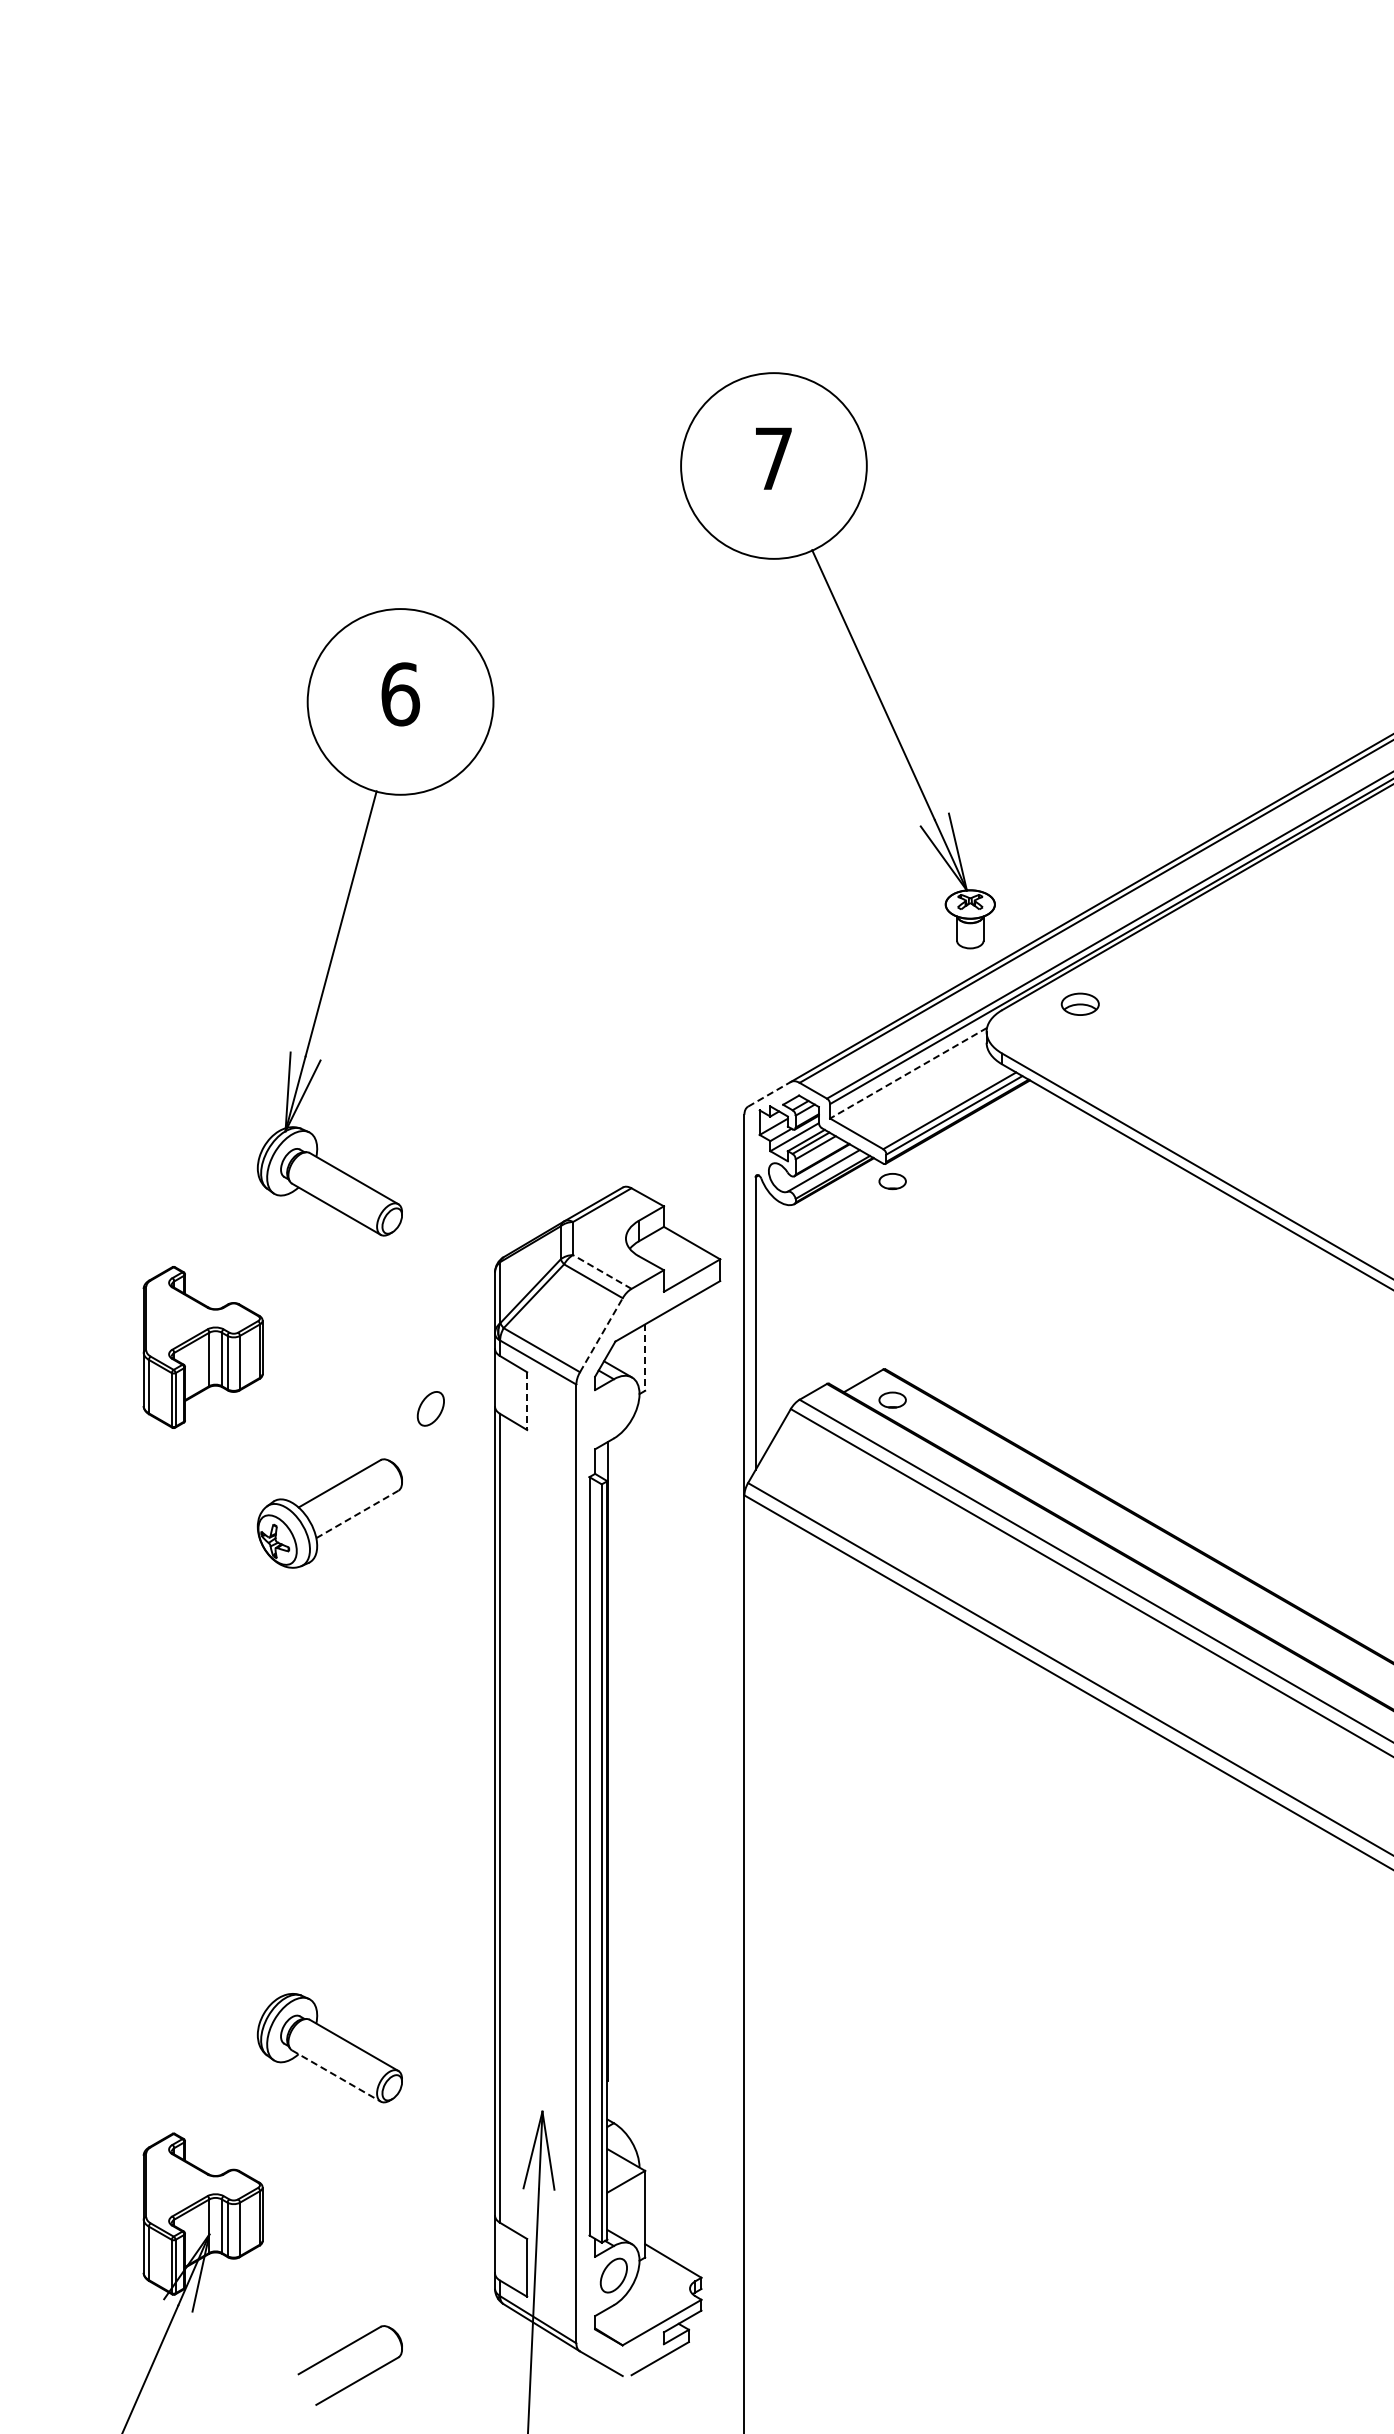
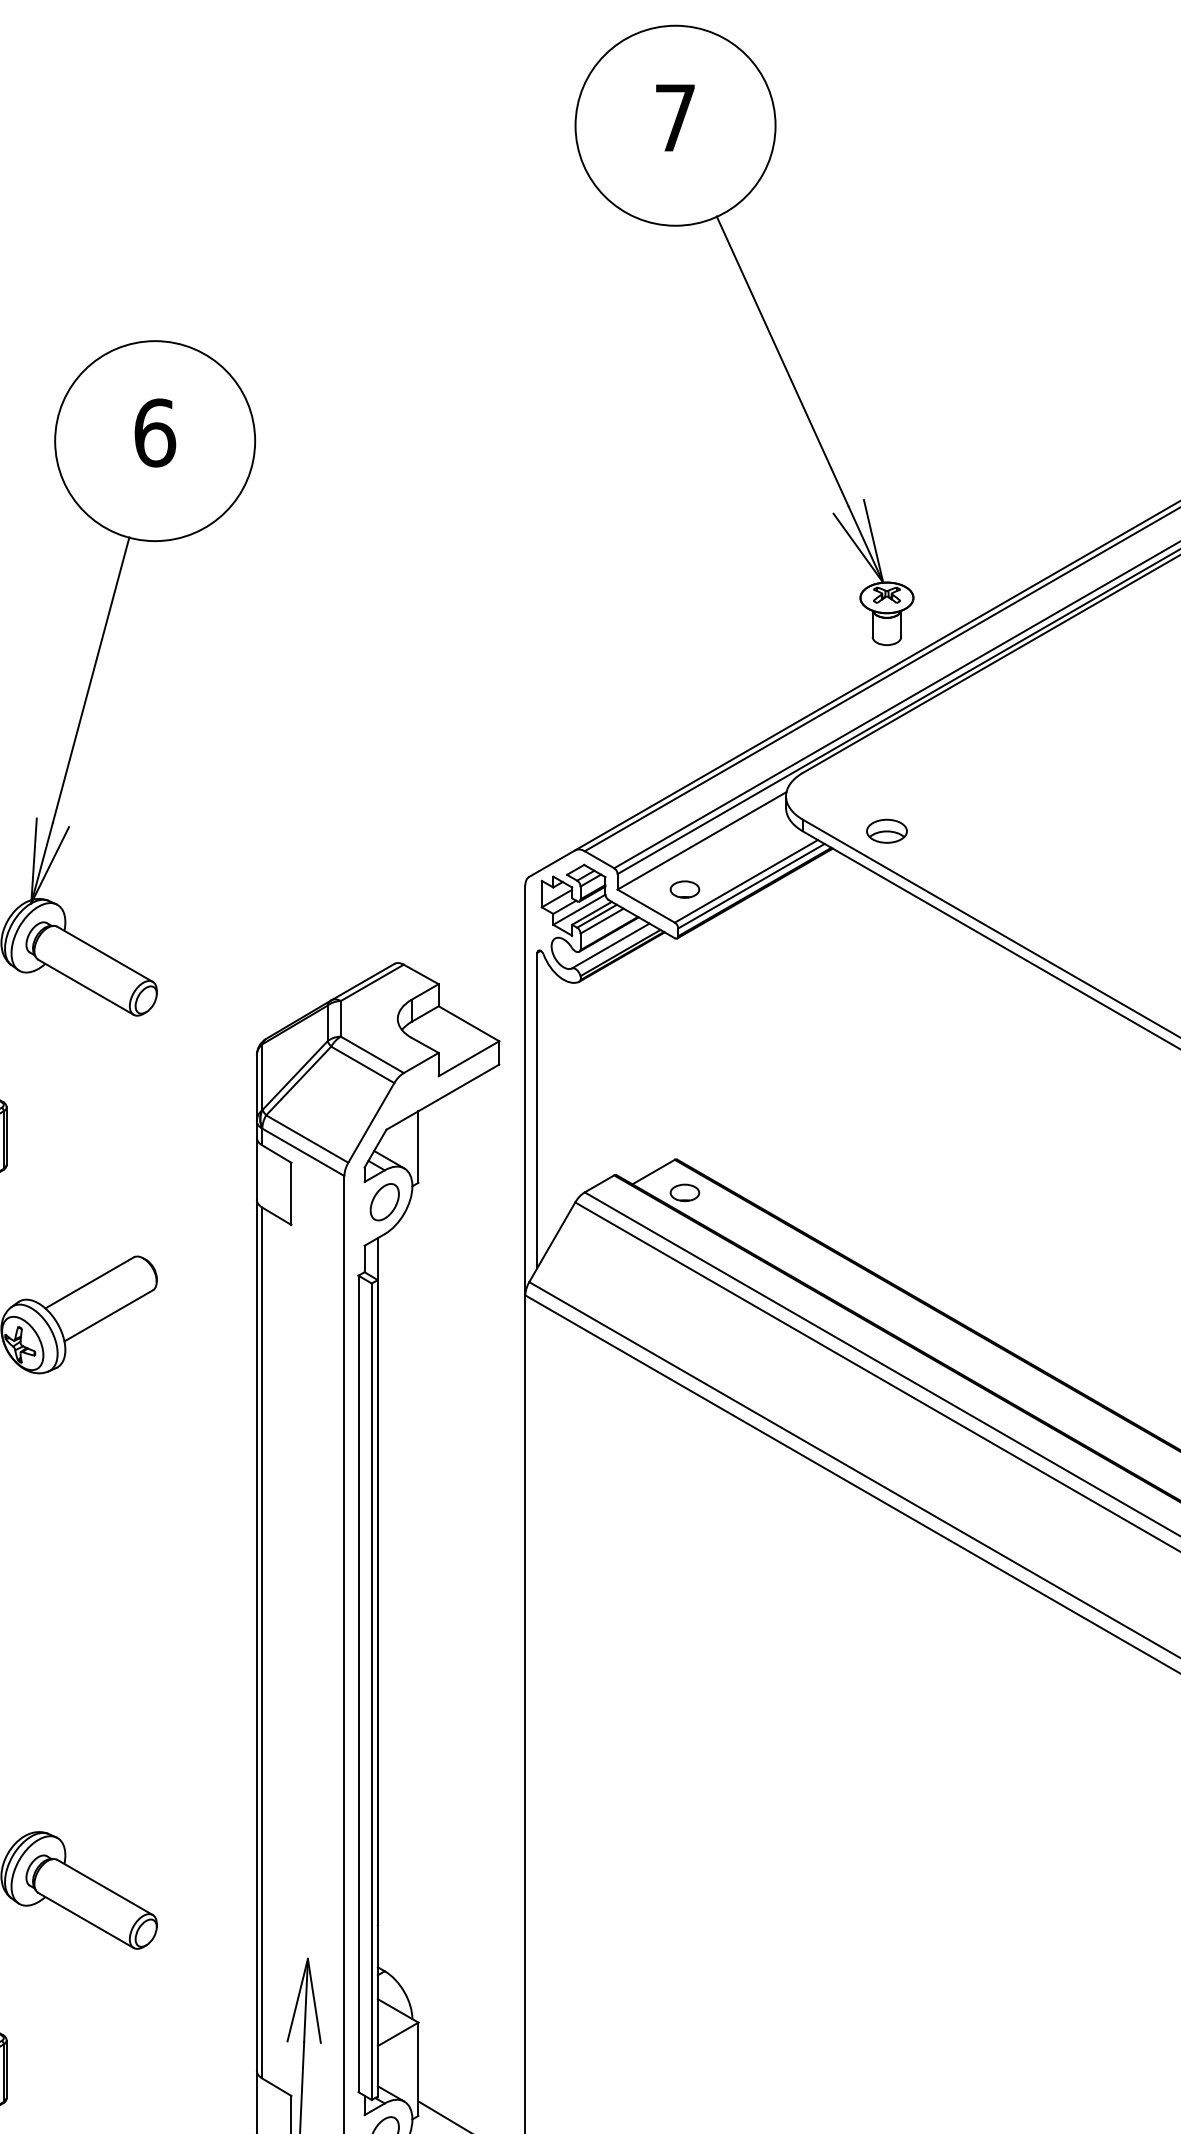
part: (856, 650) -> (764, 324), moved
part: (1079, 1003) -> (886, 830), moved
line: (908, 1073) -> (701, 841), dashed -> solid
line: (769, 1094) -> (552, 863), dashed -> solid
part: (892, 1181) -> (684, 889), moved
line: (602, 1271) -> (372, 1054), dashed -> solid
line: (601, 1335) -> (371, 1123), dashed -> solid
line: (645, 1358) -> (418, 1147), dashed -> solid
line: (527, 1401) -> (291, 1194), dashed -> solid
part: (430, 1408) -> (384, 1201), moved
line: (357, 1514) -> (108, 1315), dashed -> solid
line: (336, 2076) -> (86, 1920), dashed -> solid

